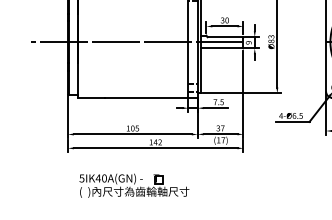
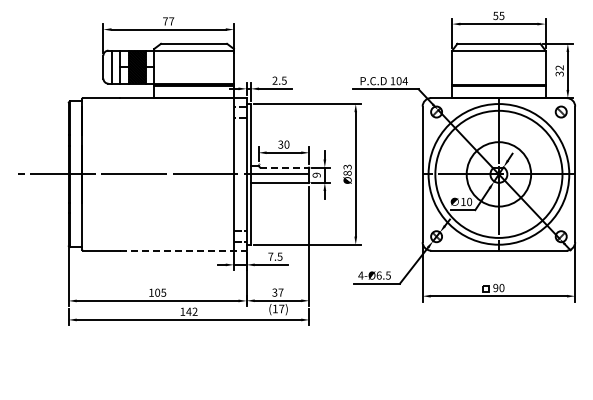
line: (226, 37) -> (285, 167), solid -> dashed
line: (151, 97) -> (183, 250), solid -> dashed
part: (134, 185) -> (159, 370), removed

